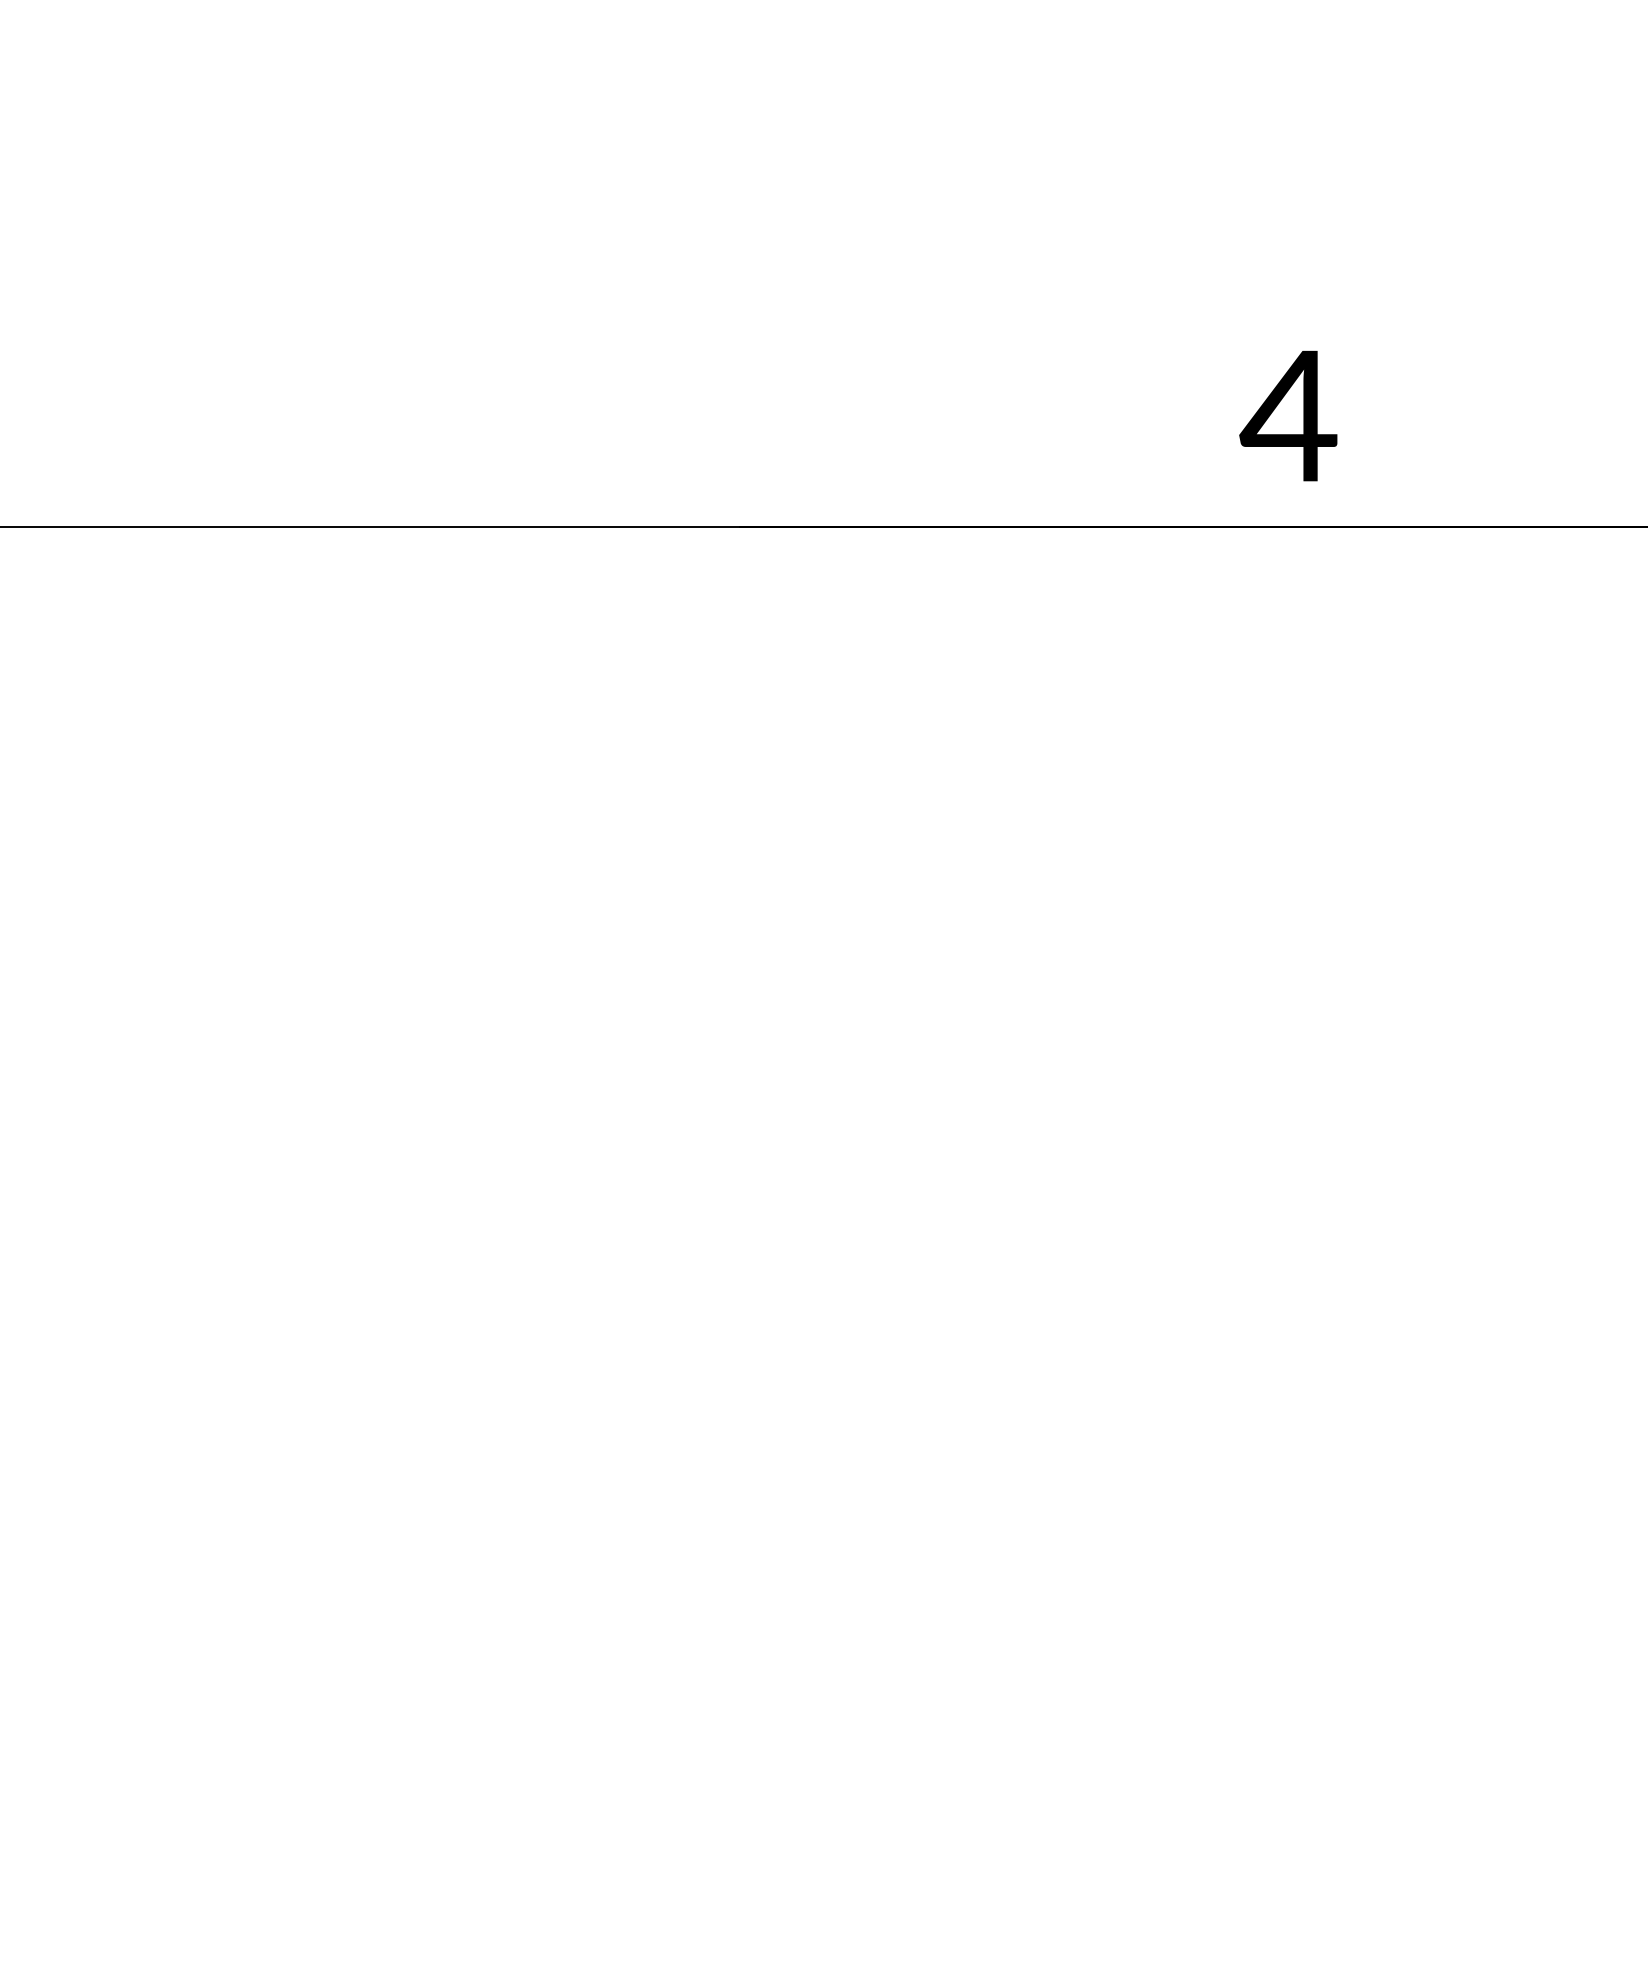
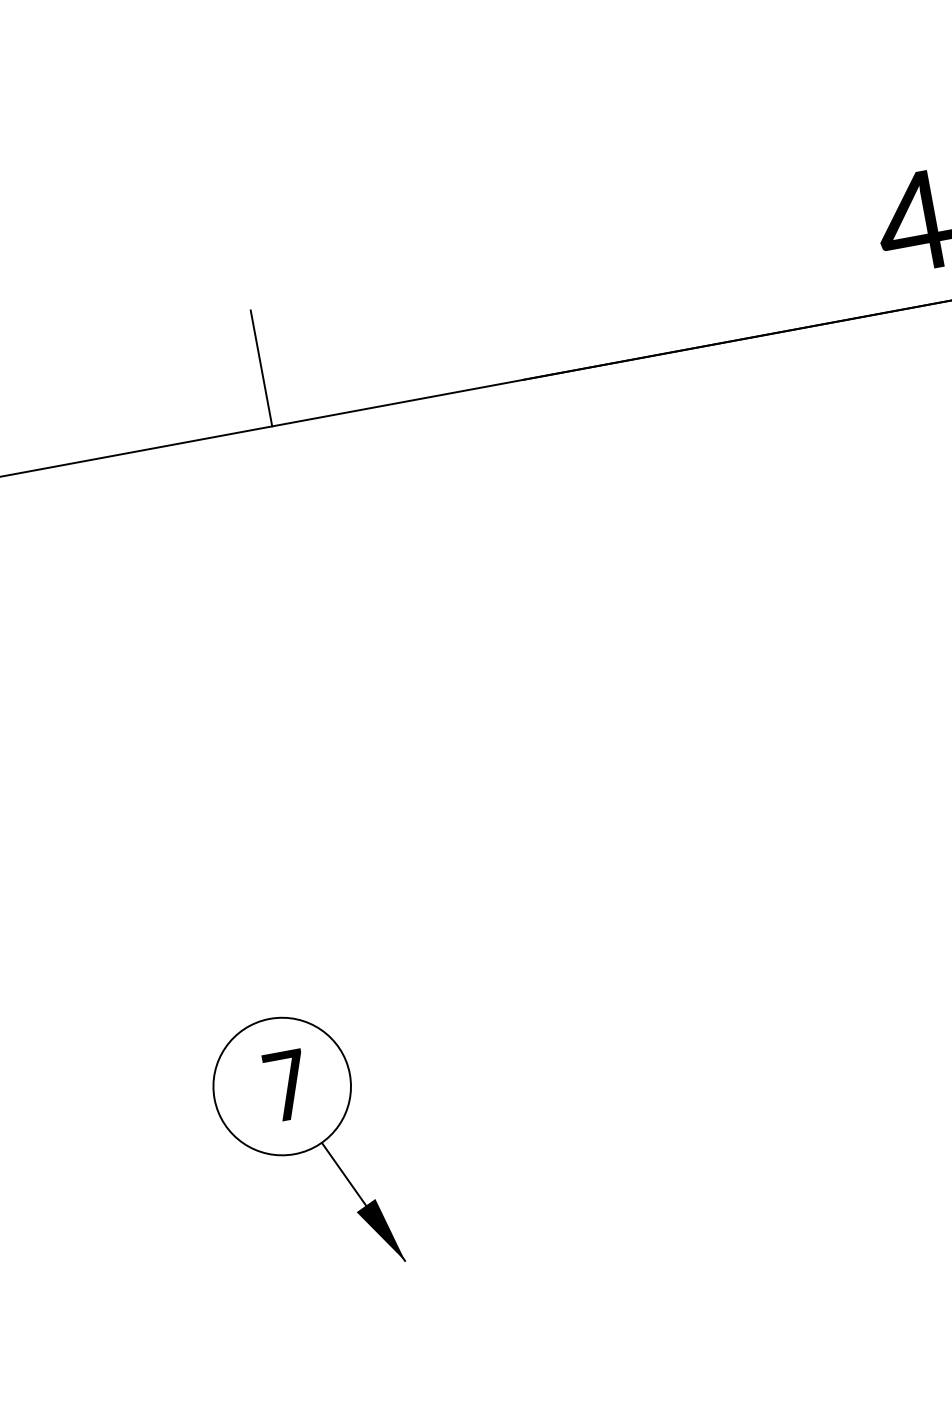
line: (401, 448) -> (261, 368), added
part: (267, 1474) -> (303, 1146), added

